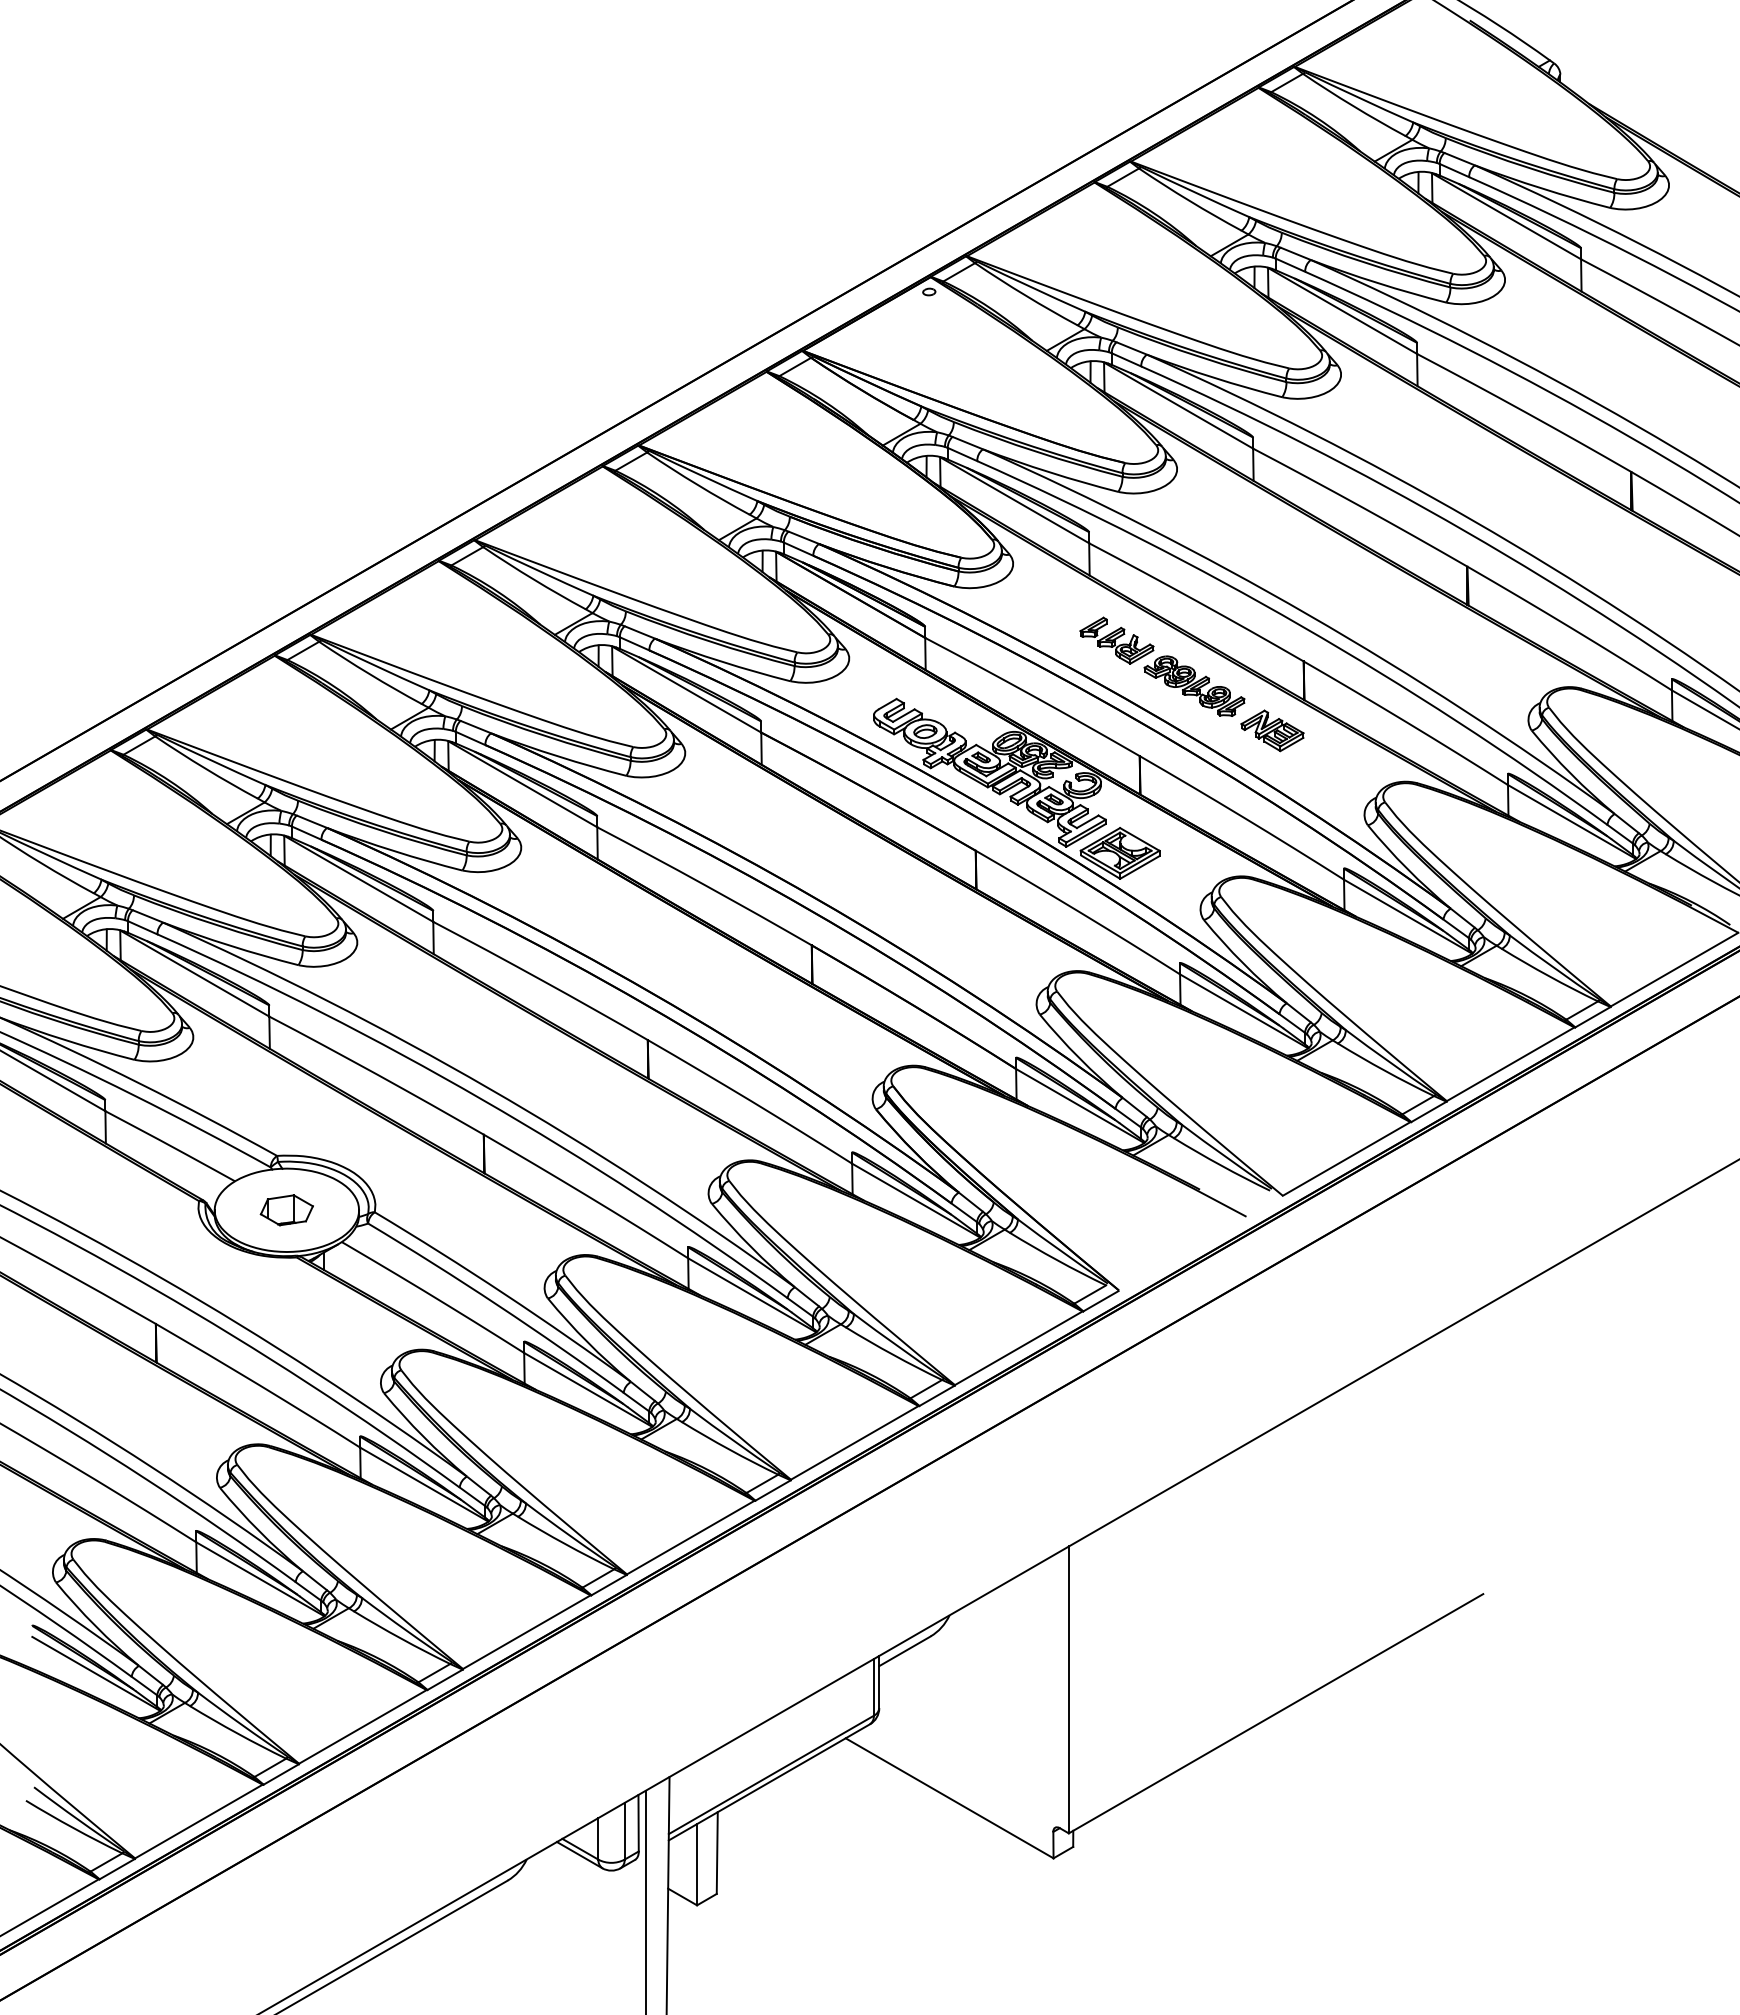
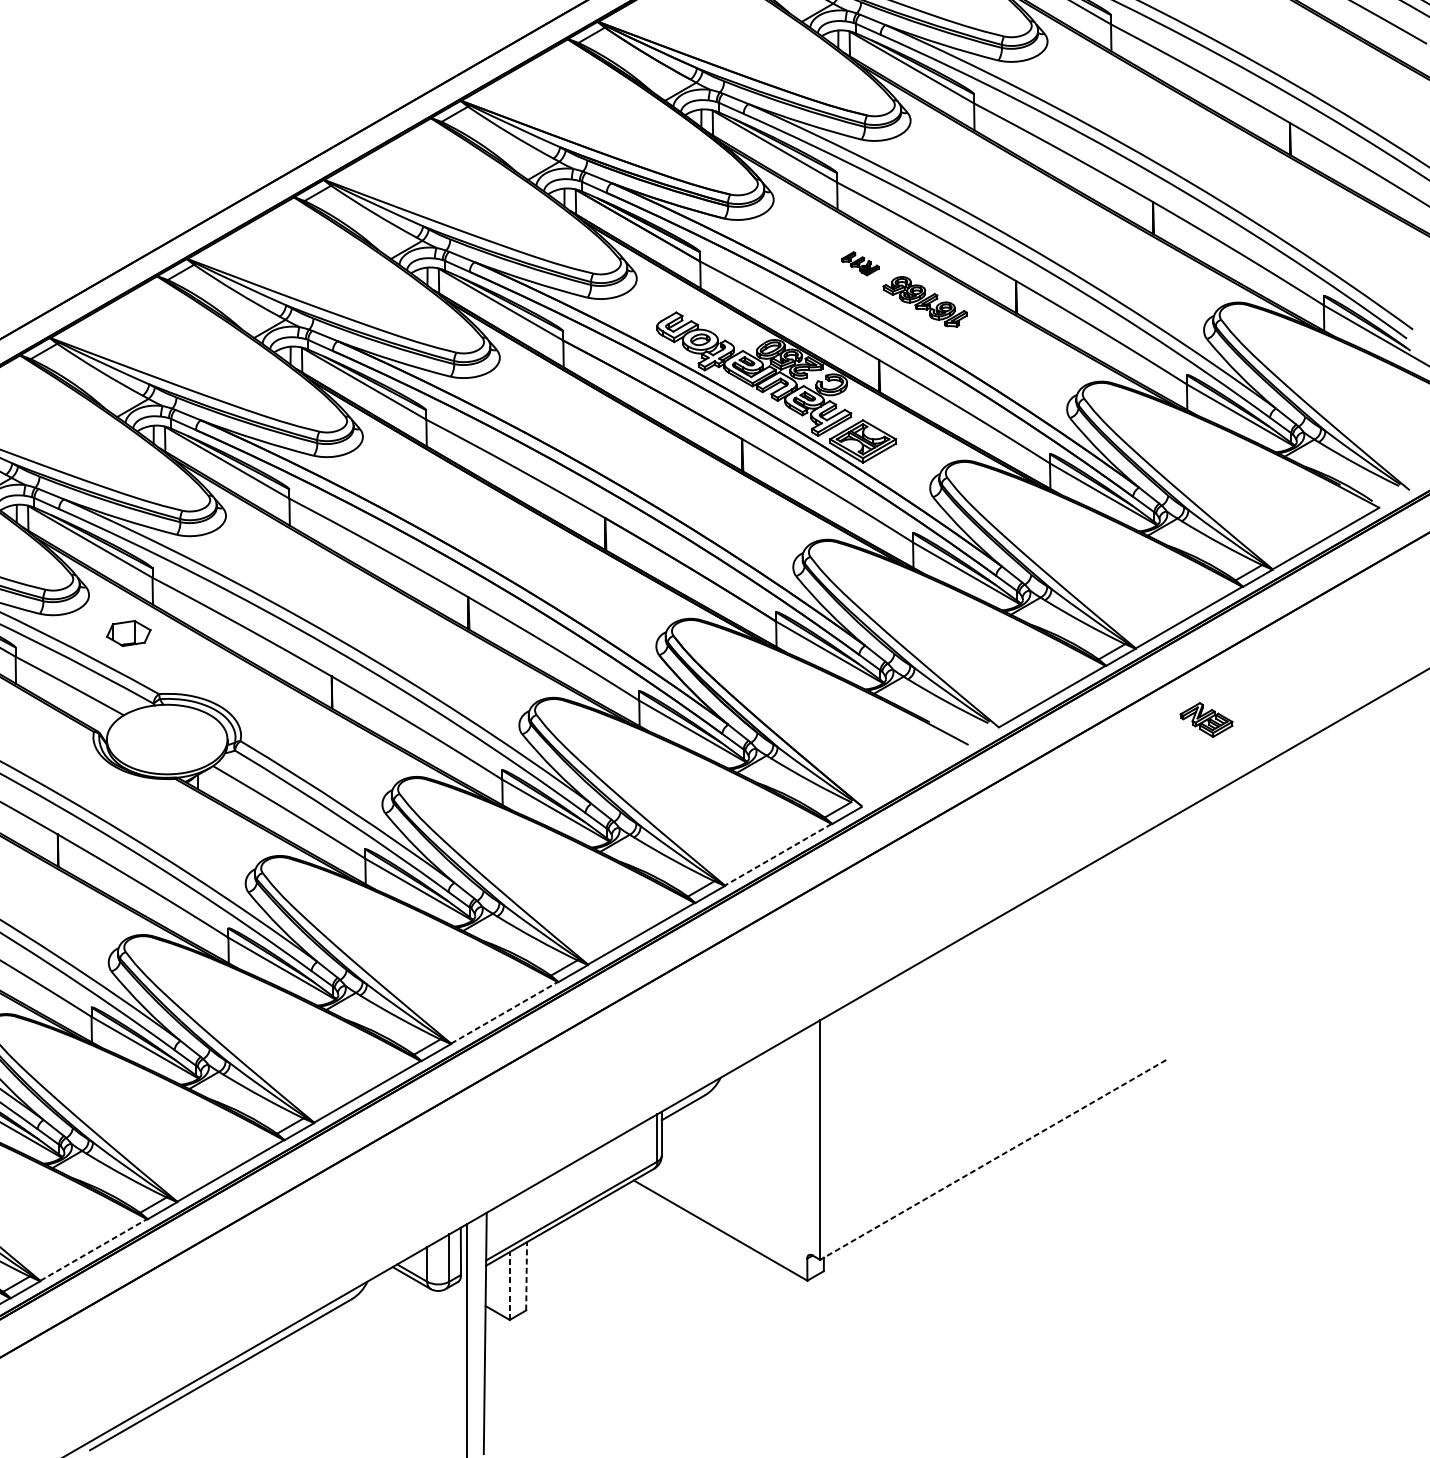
part: (1116, 640) -> (860, 263), size x0.6
part: (1272, 730) -> (1206, 719), moved
part: (286, 1210) -> (128, 633), moved
line: (1018, 1348) -> (778, 854), solid -> dashed
line: (690, 1537) -> (504, 1012), solid -> dashed
line: (1275, 1713) -> (992, 1159), solid -> dashed
line: (198, 1821) -> (93, 1249), solid -> dashed
line: (717, 1853) -> (526, 1276), solid -> dashed
line: (697, 1864) -> (510, 1285), solid -> dashed

